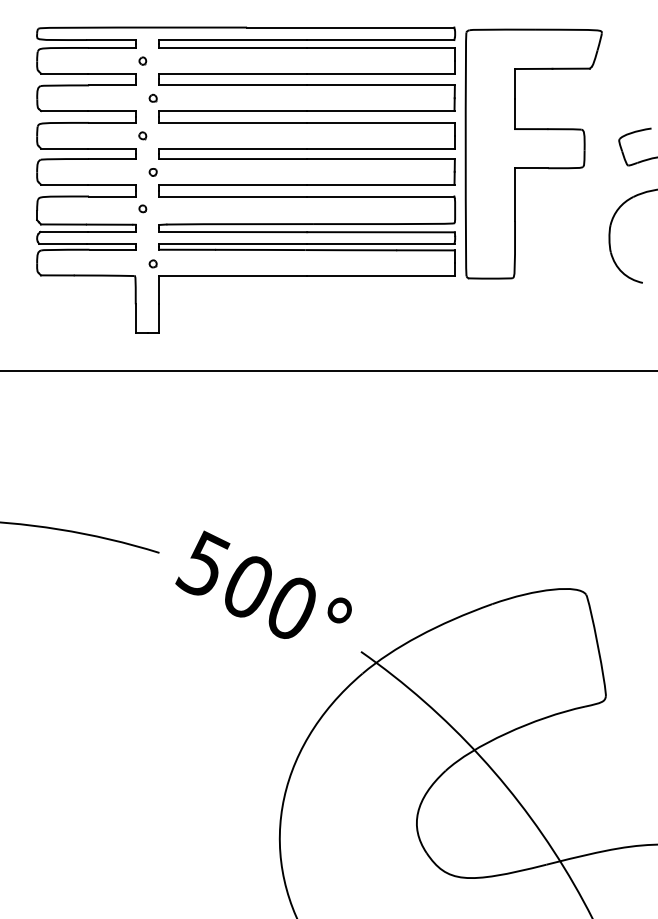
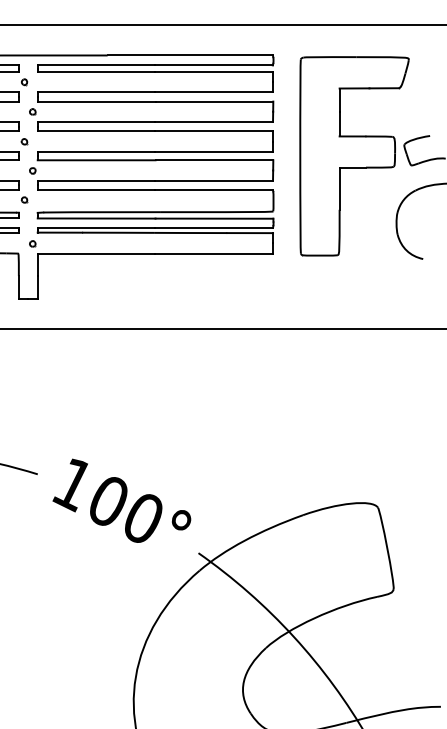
part: (533, 153) -> (354, 155), moved
text: (202, 565) -> (72, 484), 500° -> 100°

